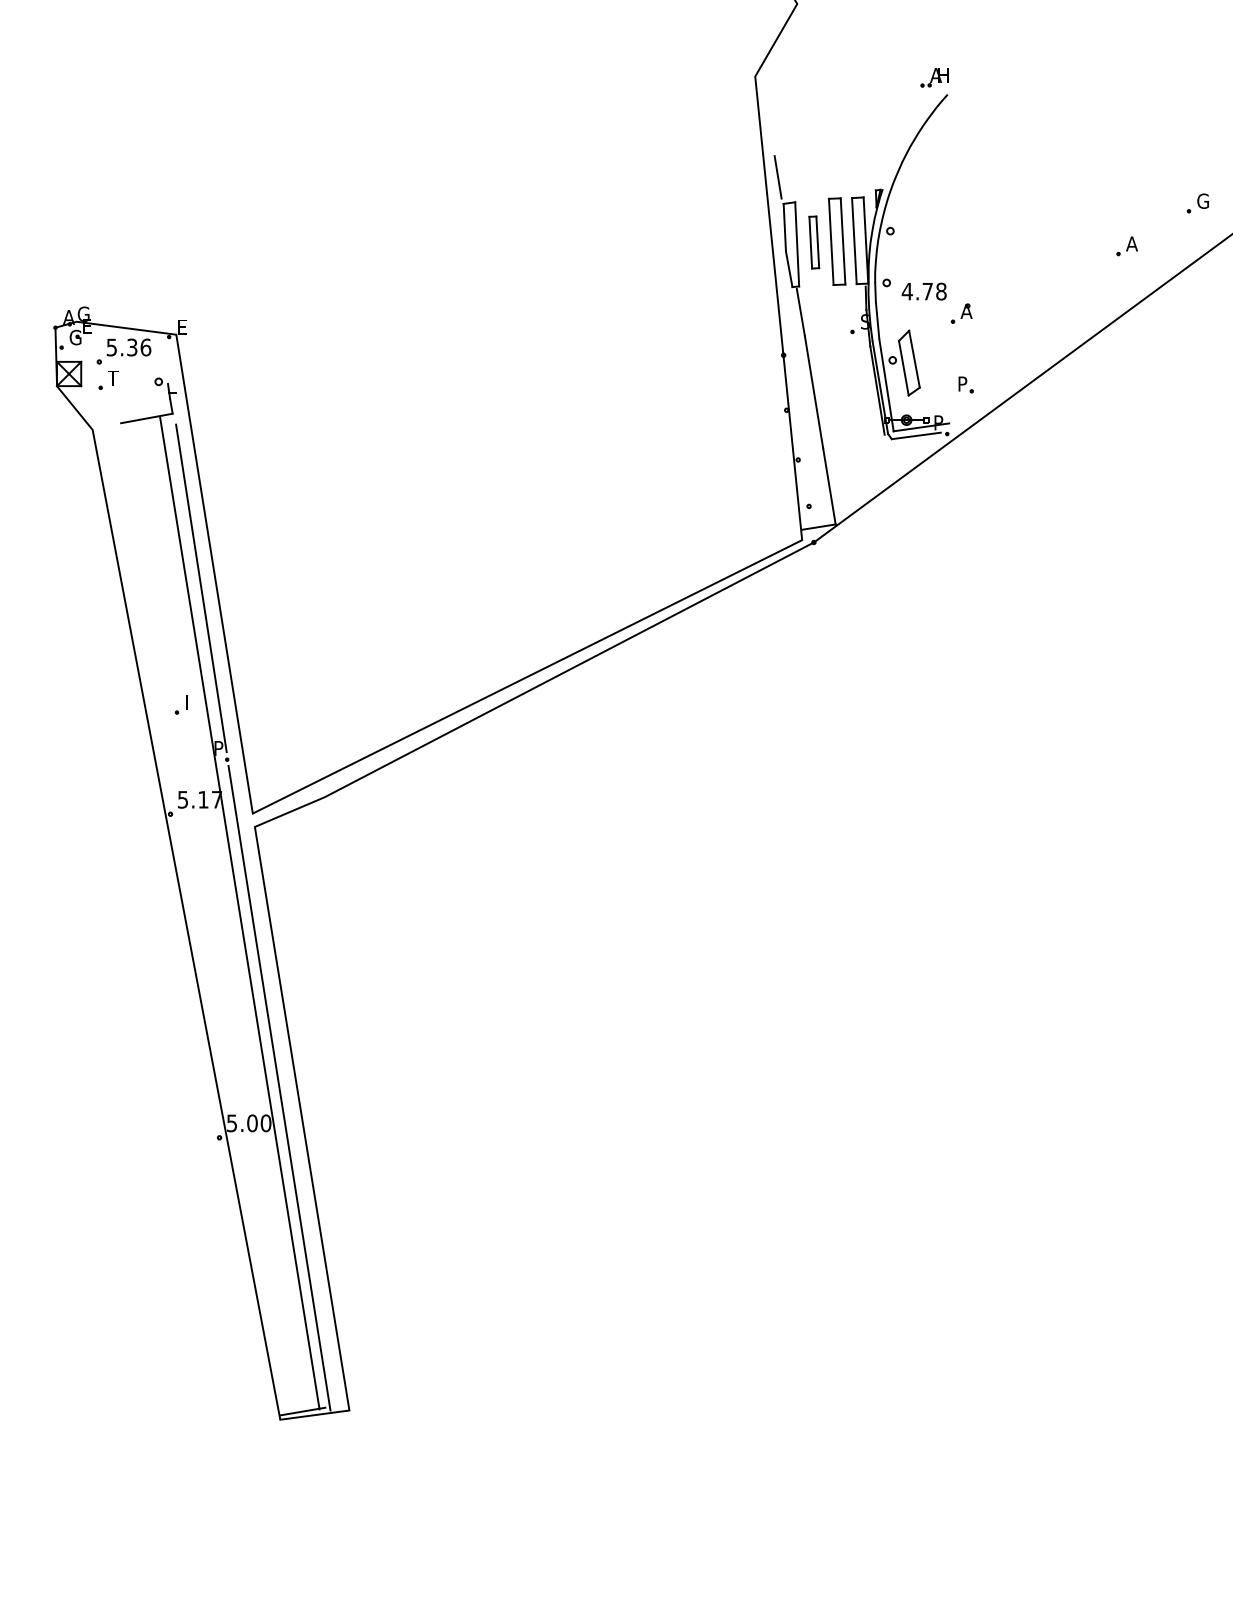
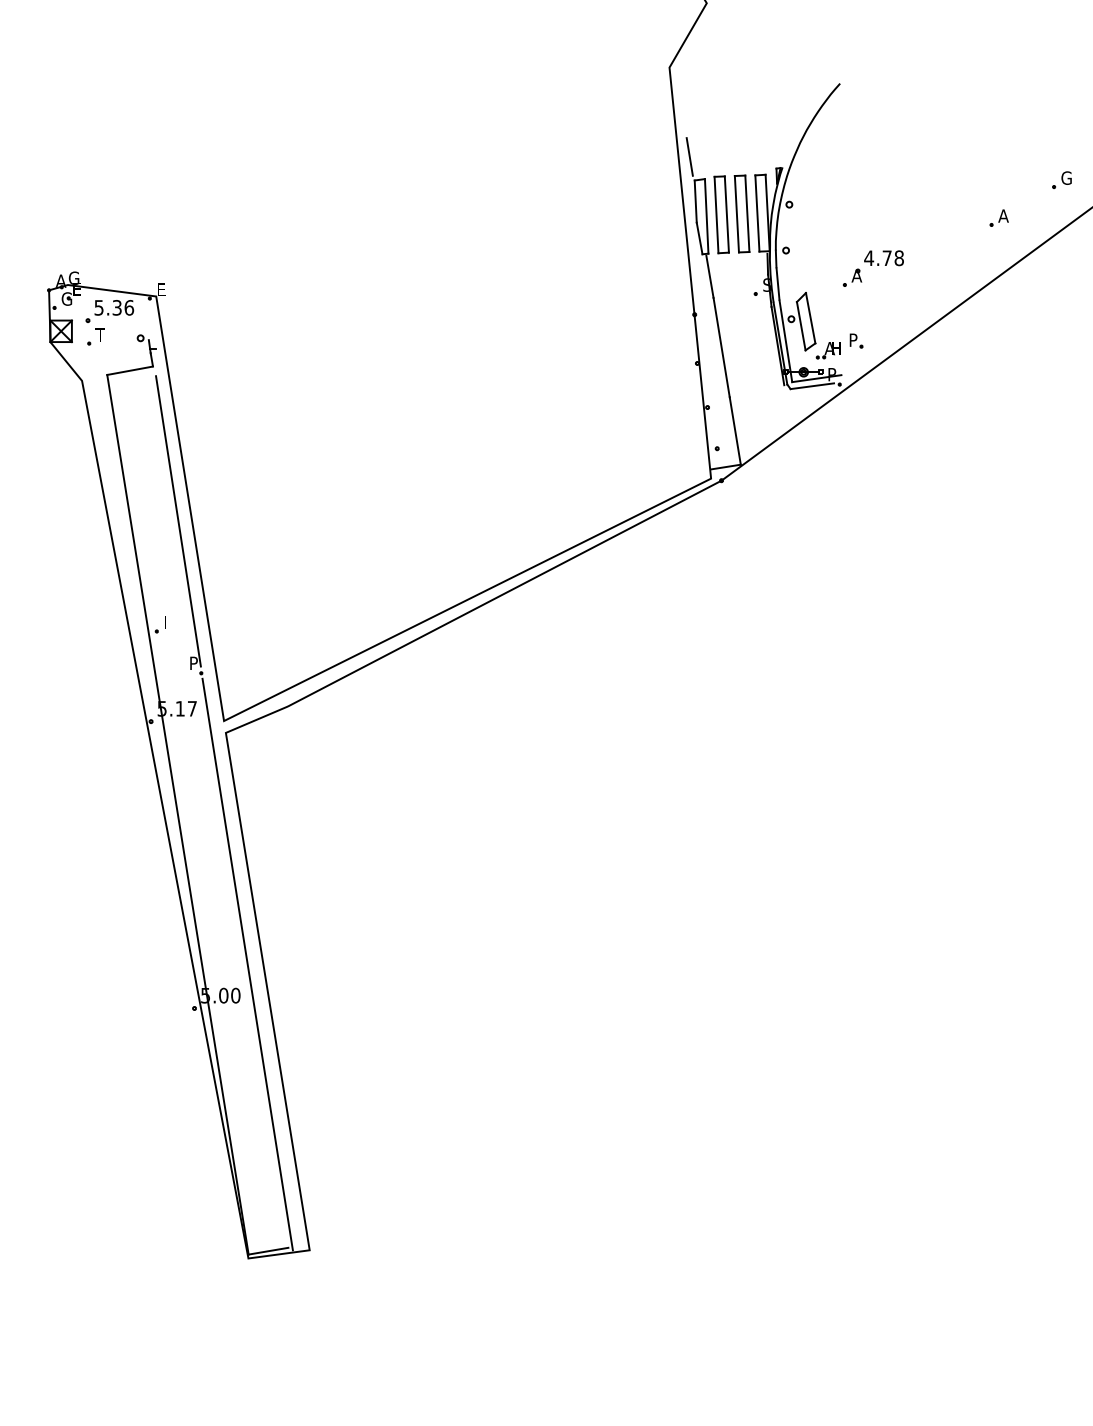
part: (934, 77) -> (828, 350), moved
part: (814, 242) -> (722, 214), size x1.67
text: (923, 291) -> (883, 258), moved
line: (239, 913) -> (177, 814), moved

